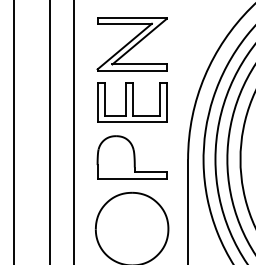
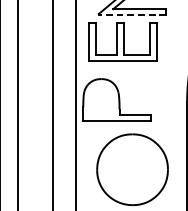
line: (132, 70) -> (132, 15), solid -> dashed
part: (132, 102) -> (123, 42), moved
part: (131, 157) -> (116, 99), moved

